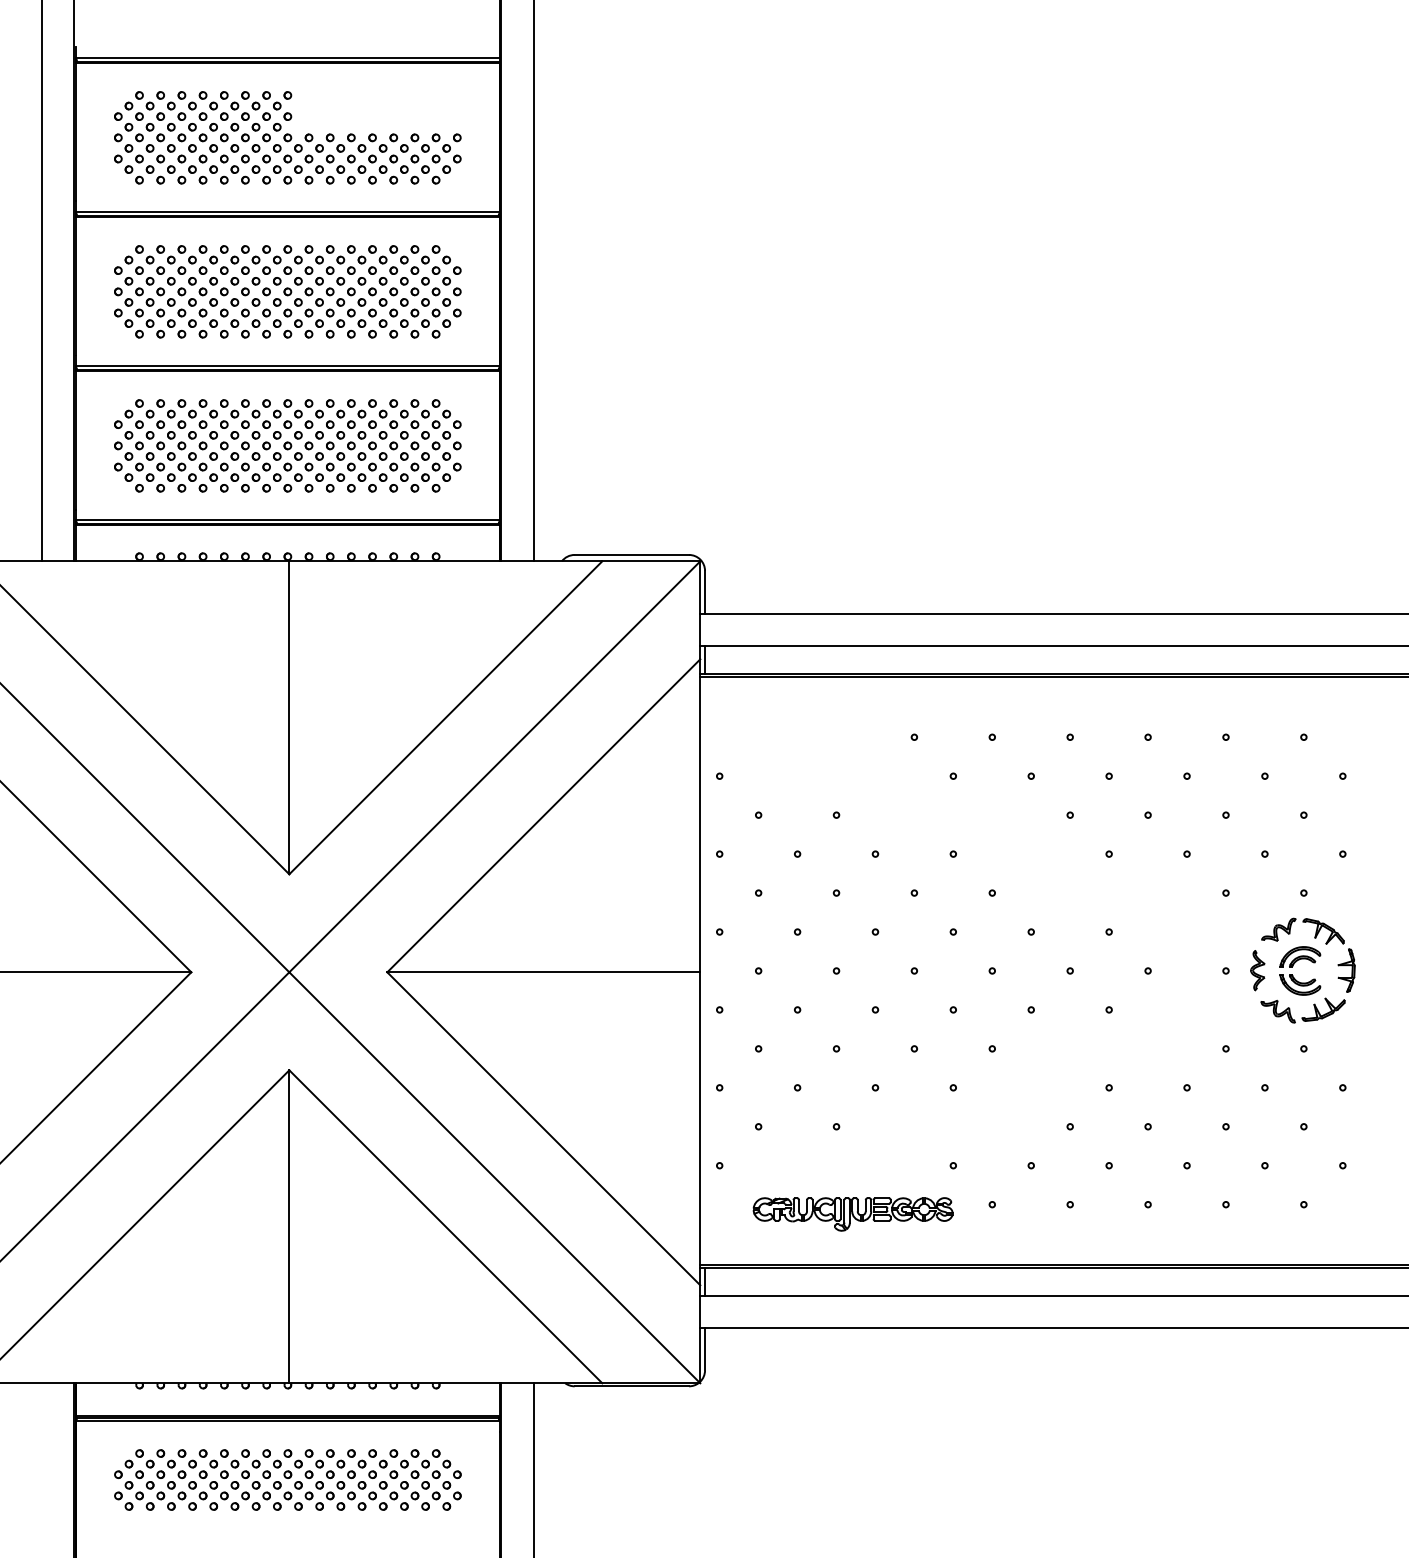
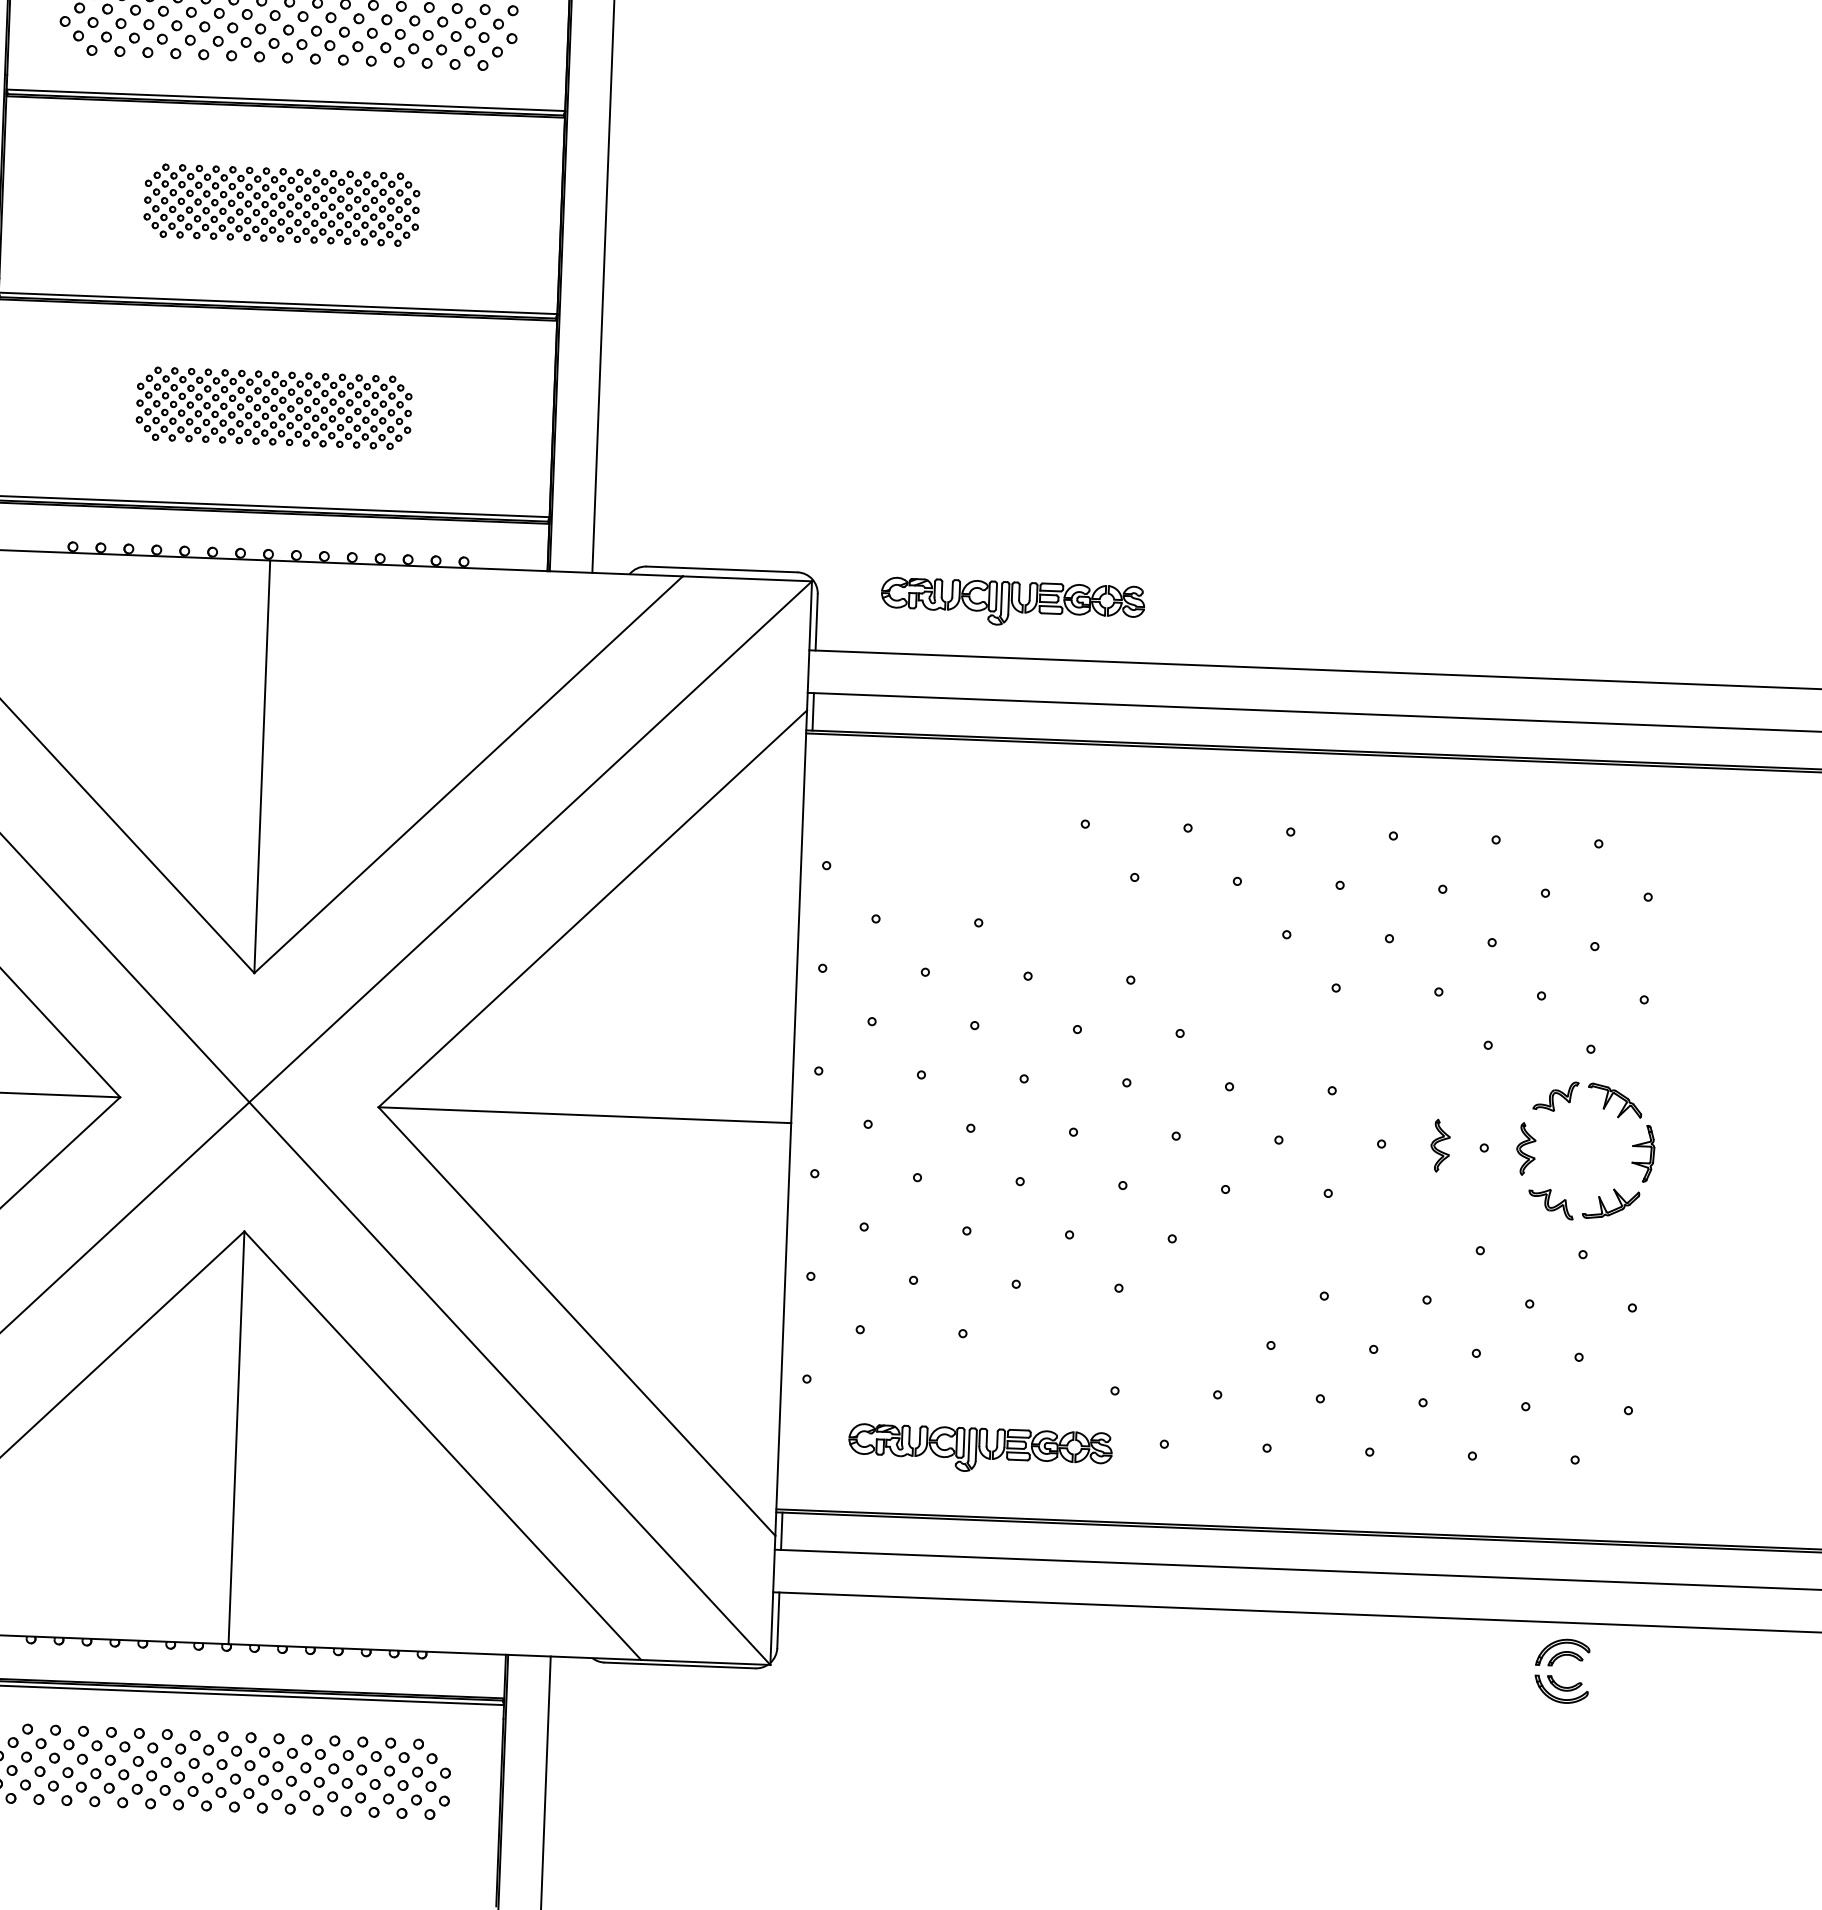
part: (287, 291) -> (281, 204), size x0.6
part: (287, 445) -> (273, 407), size x0.6
part: (852, 572) -> (1012, 603), added
part: (1293, 966) -> (1553, 1664), moved
part: (1192, 970) -> (1440, 1145), added

